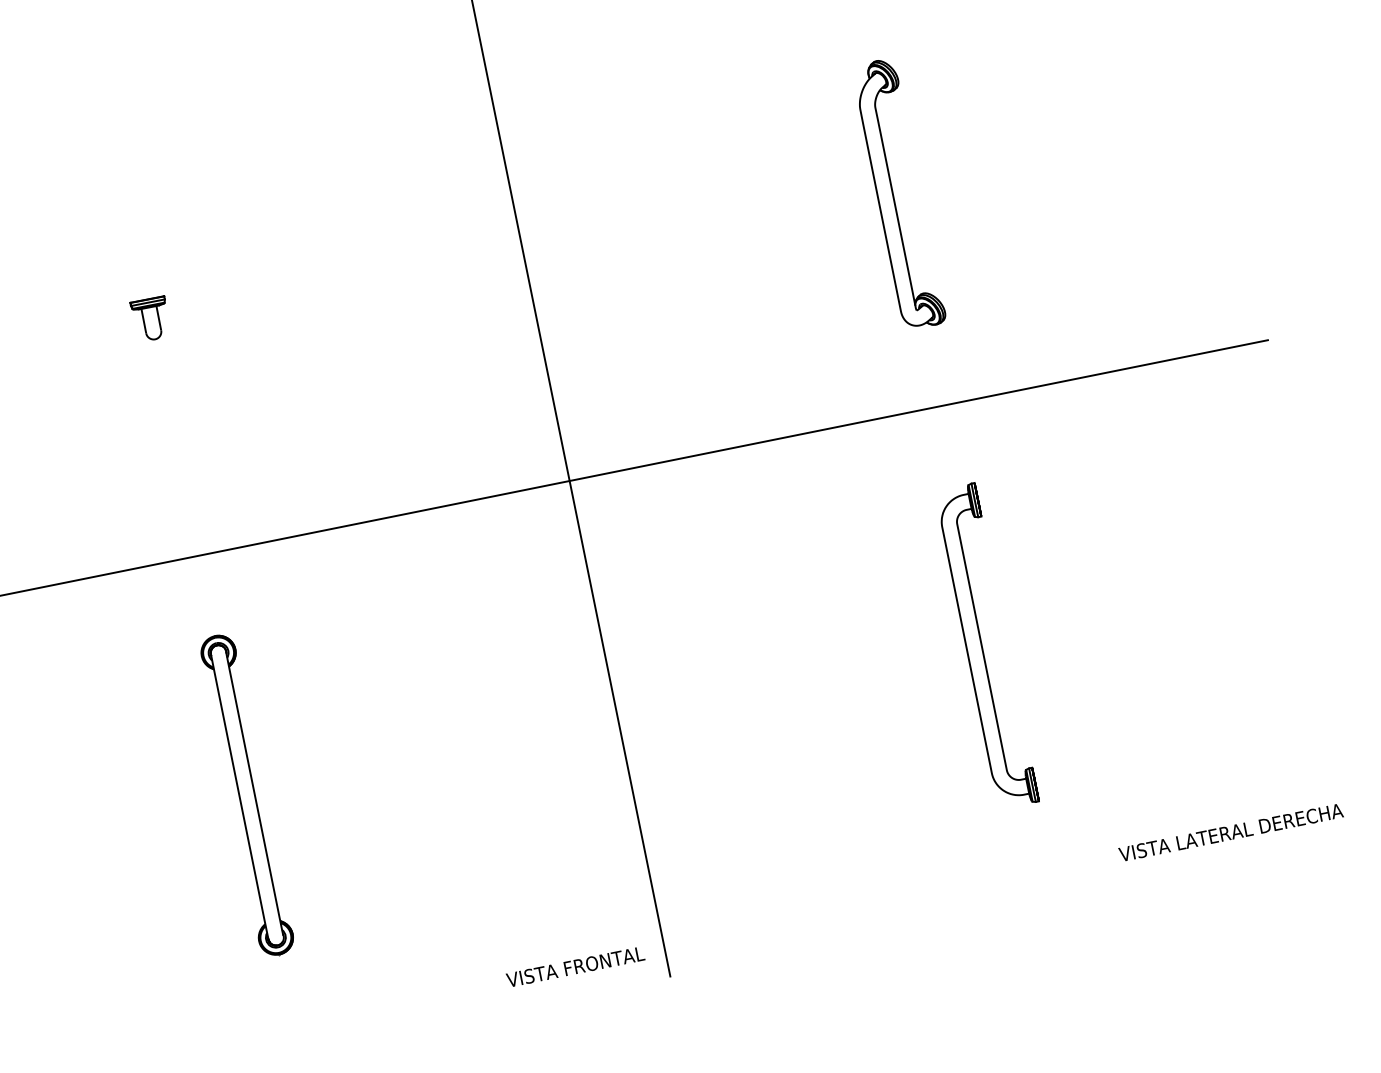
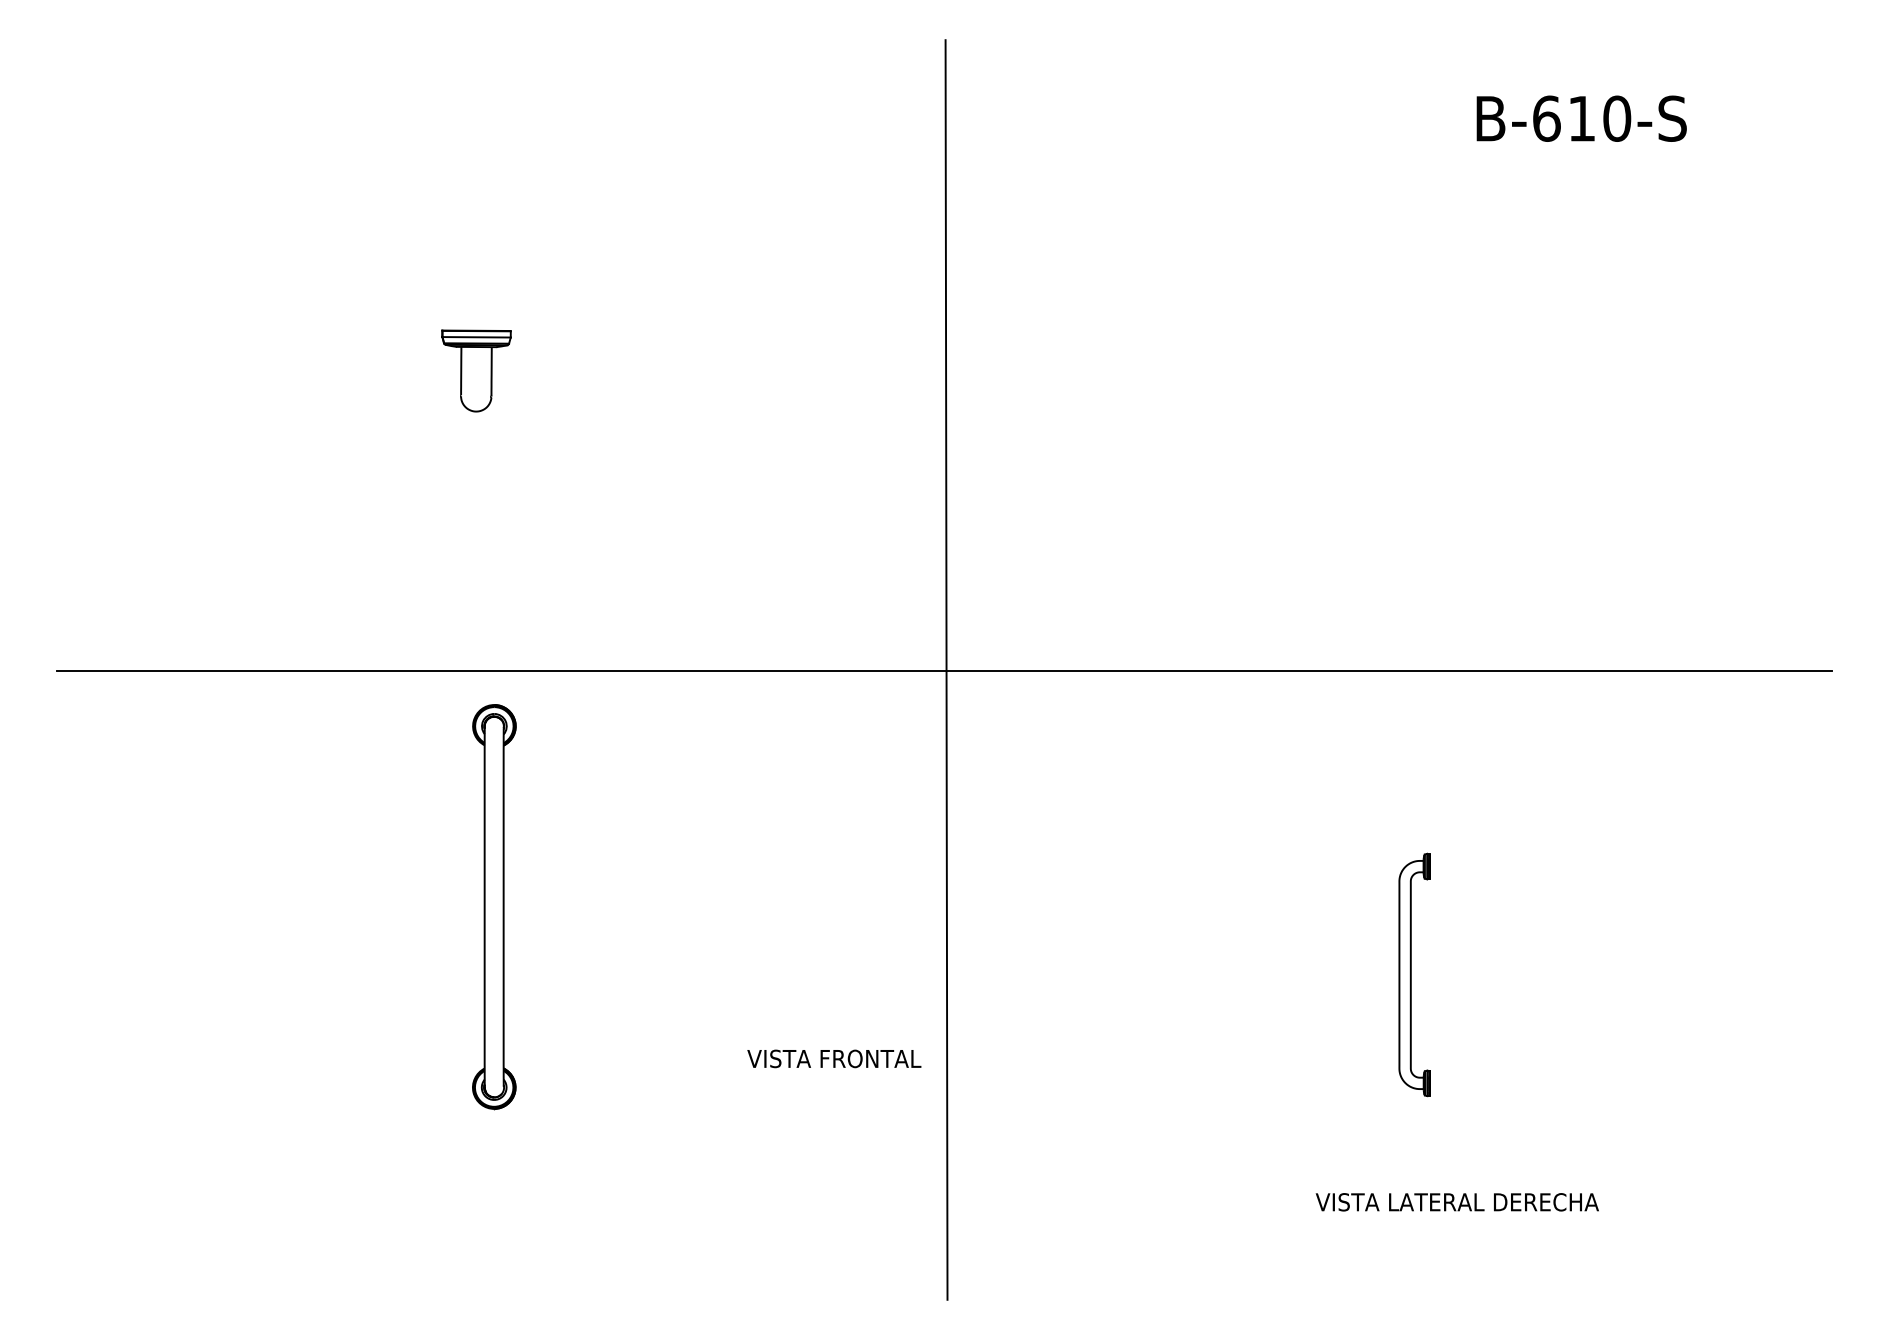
part: (893, 195) -> (1411, 402), removed
part: (150, 319) -> (475, 371), size x1.6
part: (986, 645) -> (1414, 974), size x0.6
part: (247, 795) -> (494, 907), moved
text: (1230, 832) -> (1456, 1202), moved
text: (575, 966) -> (834, 1058), moved

